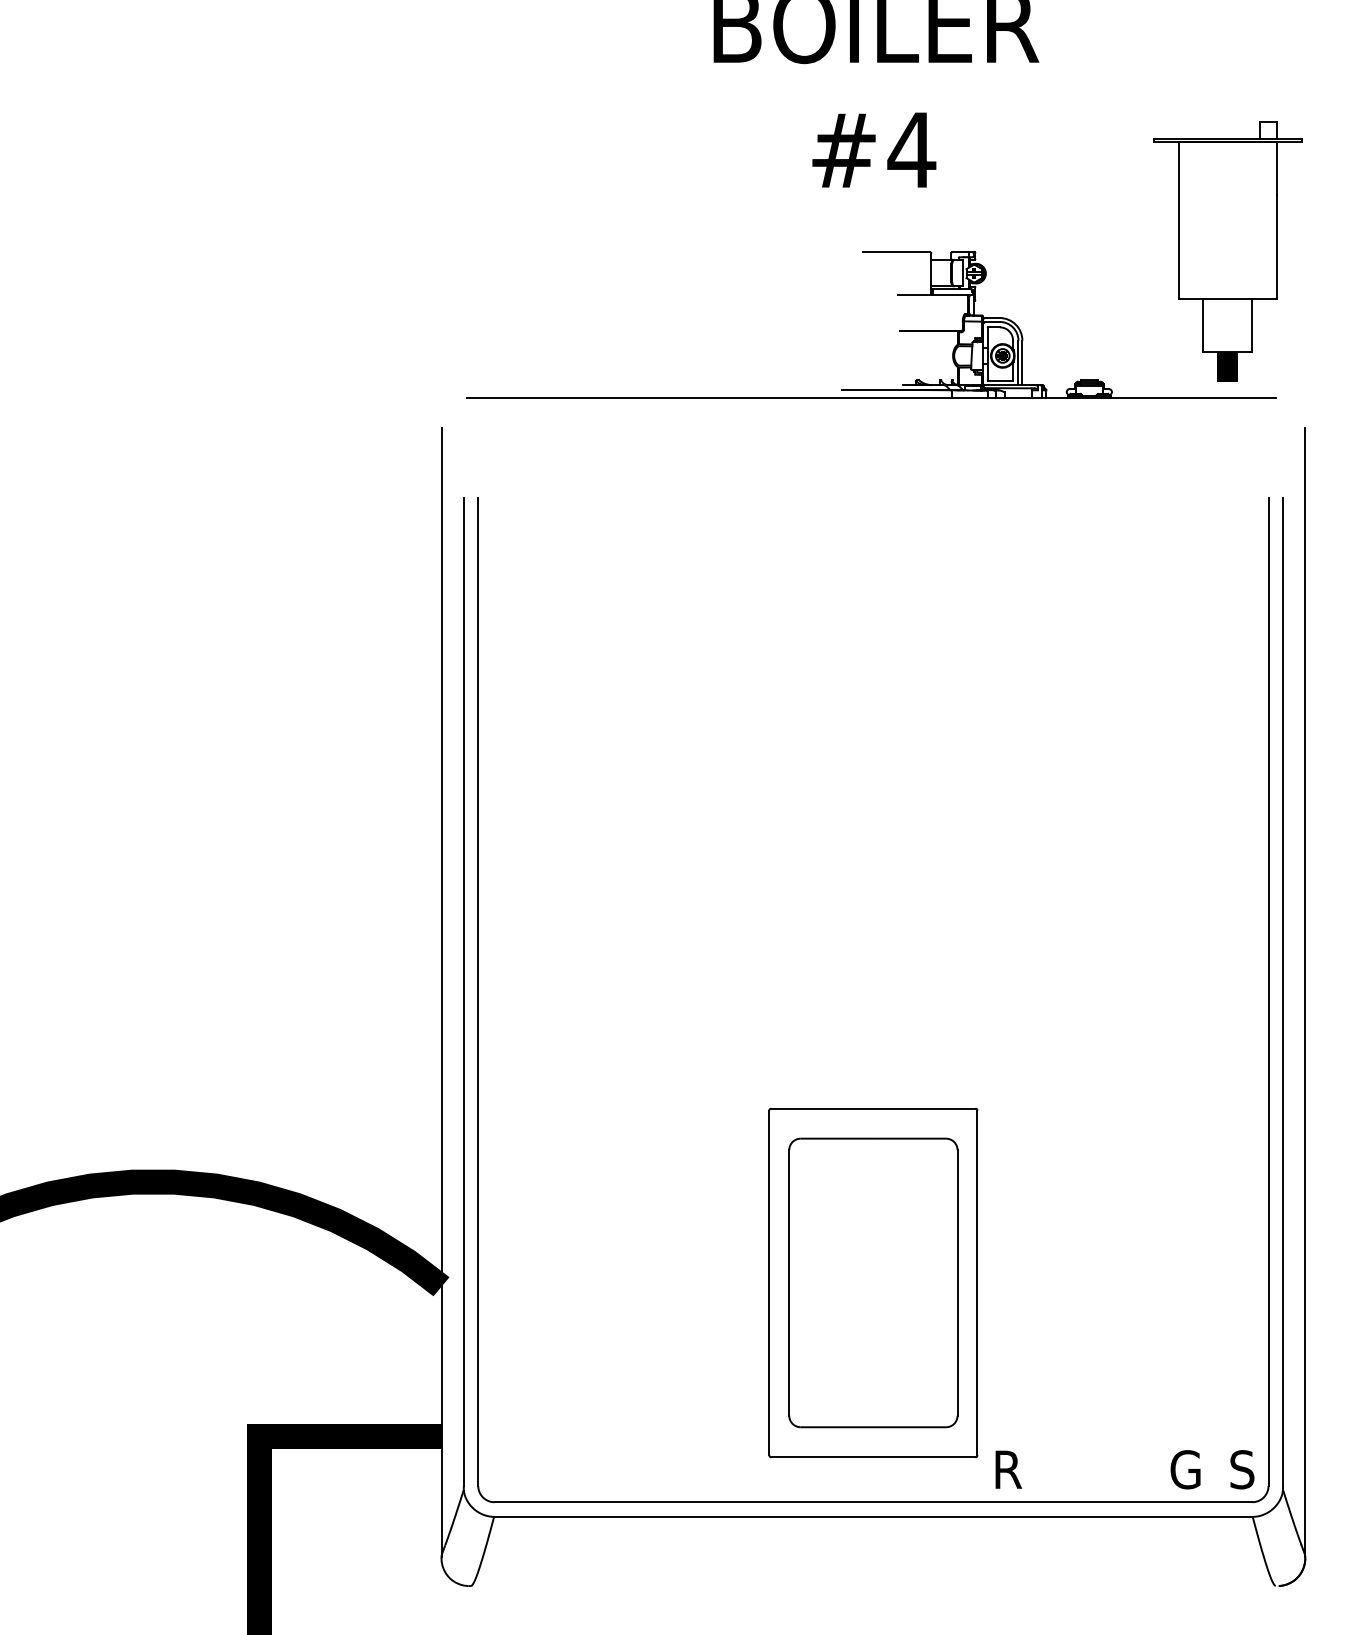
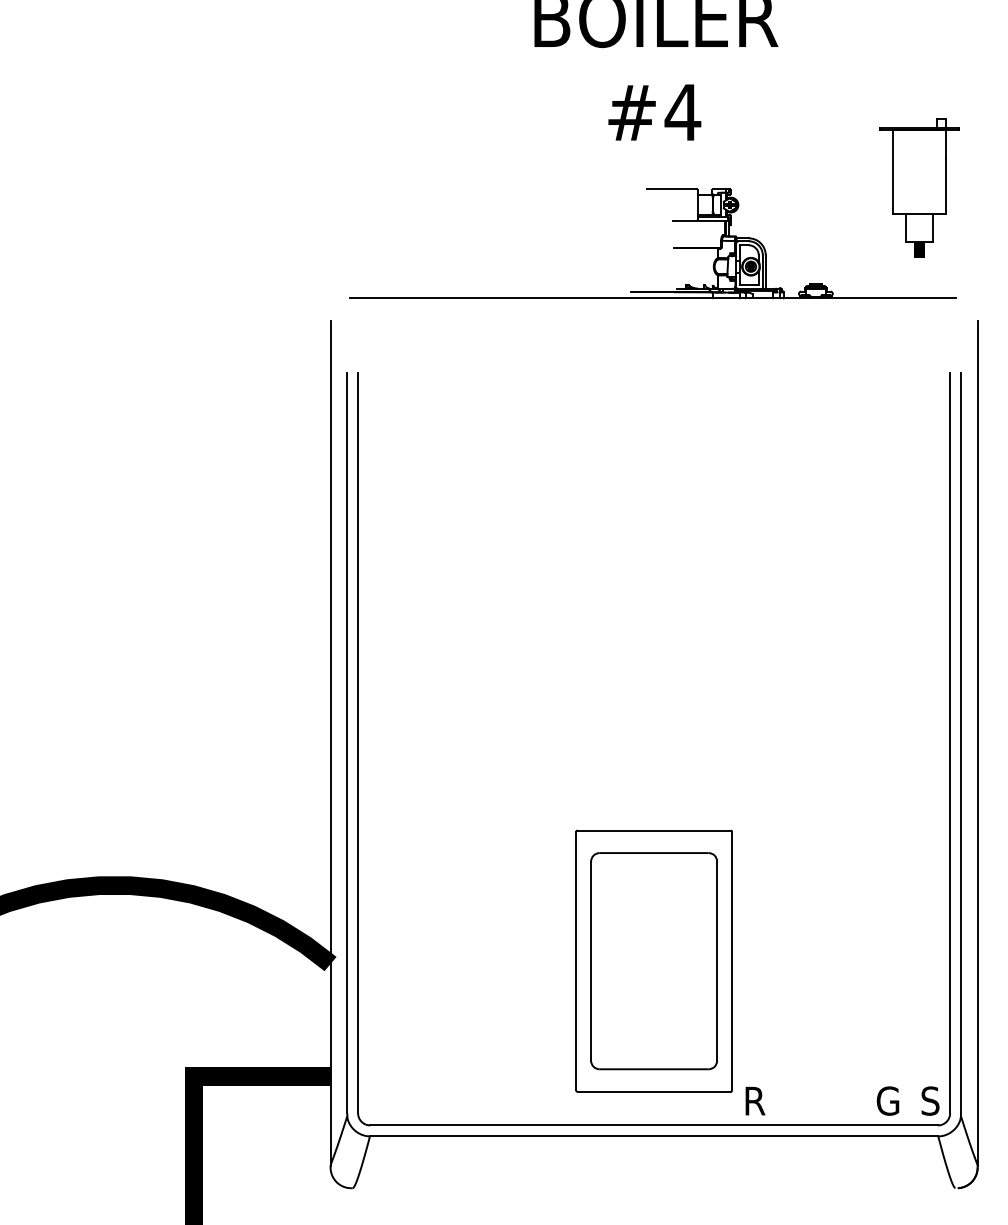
part: (1227, 250) -> (919, 187), size x0.71

